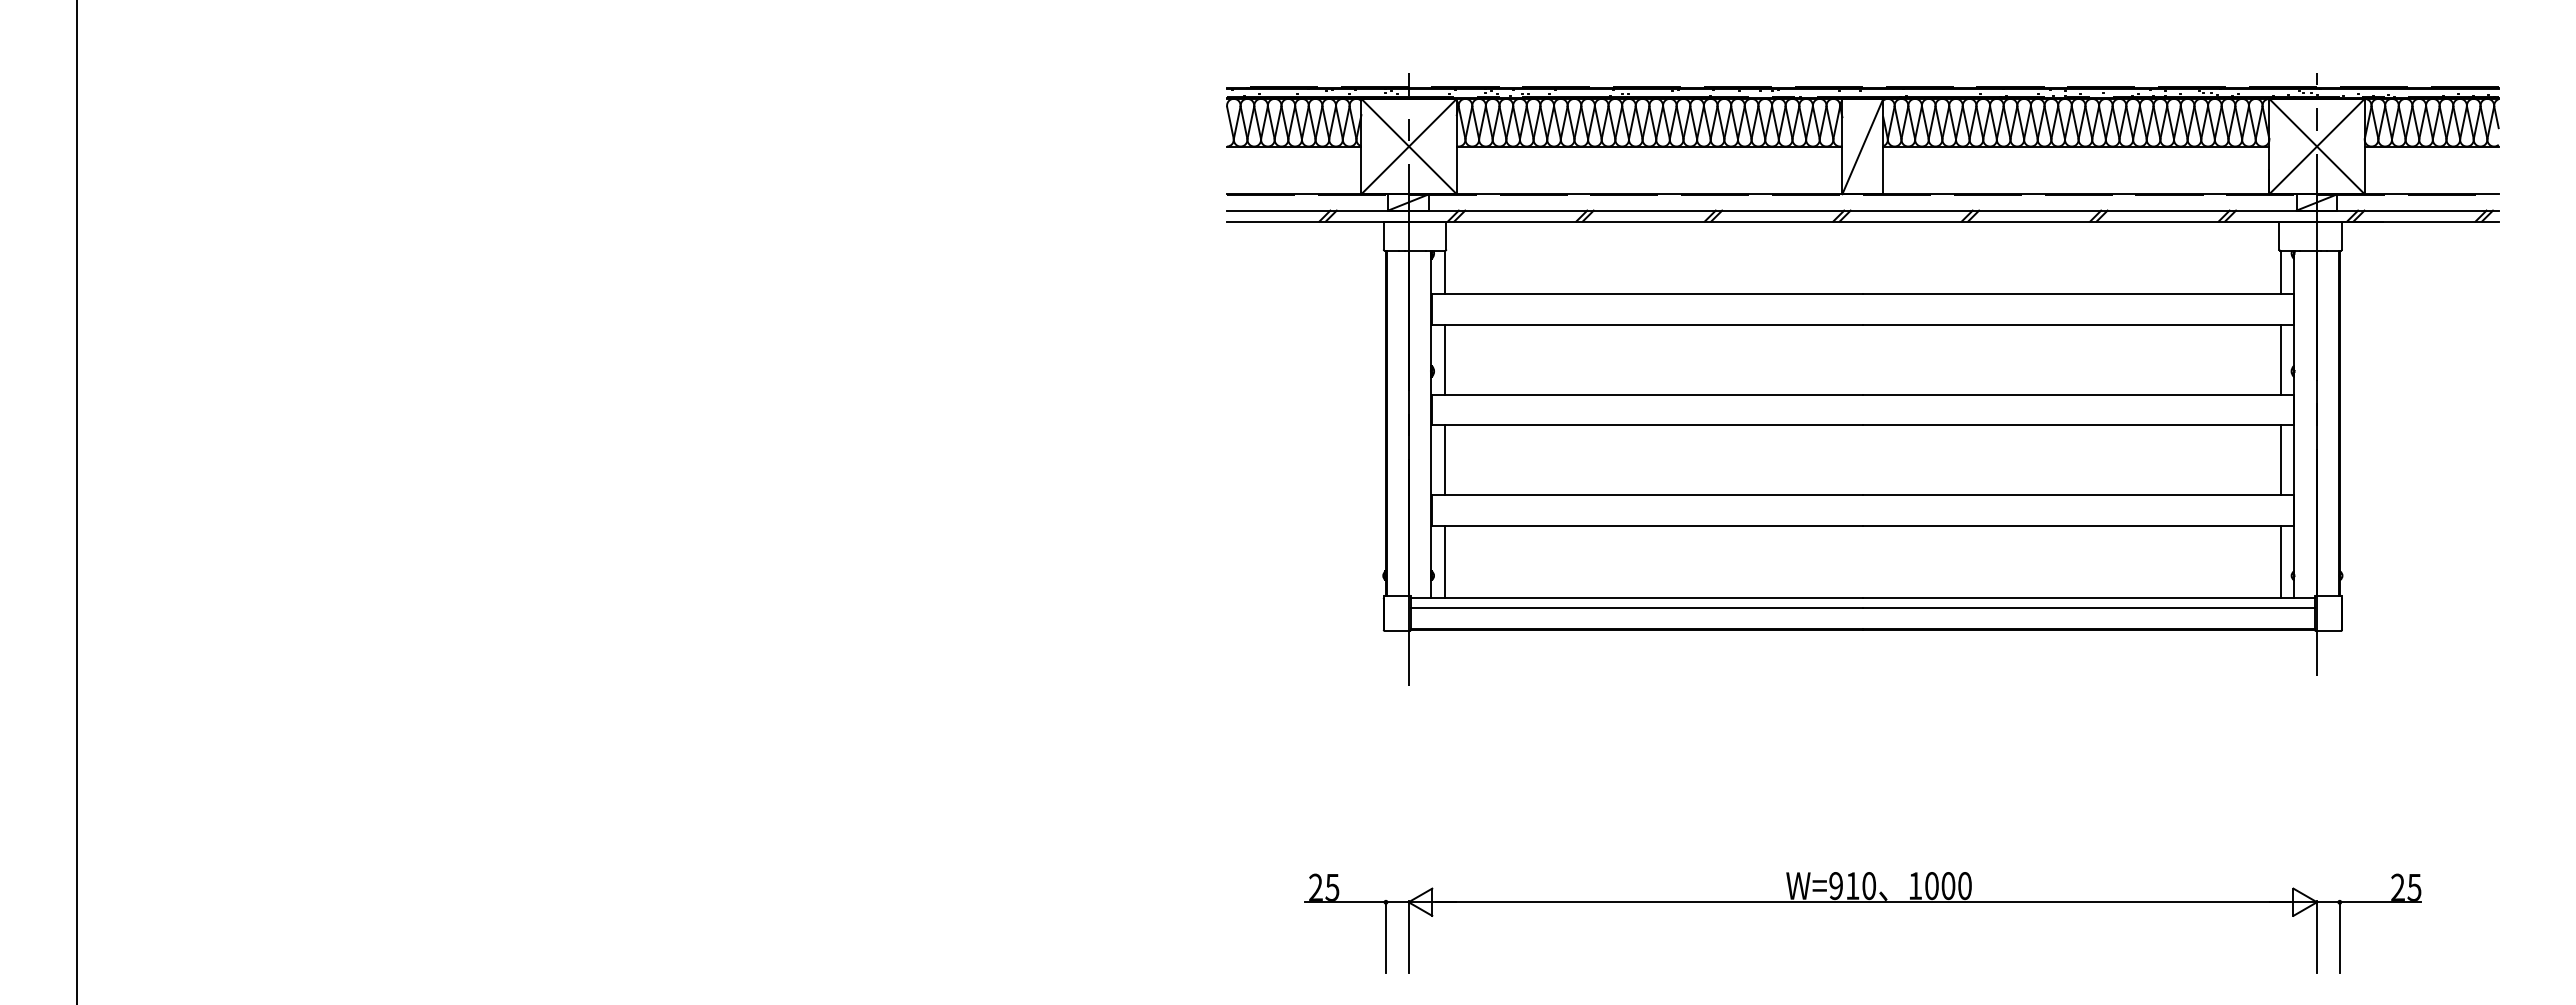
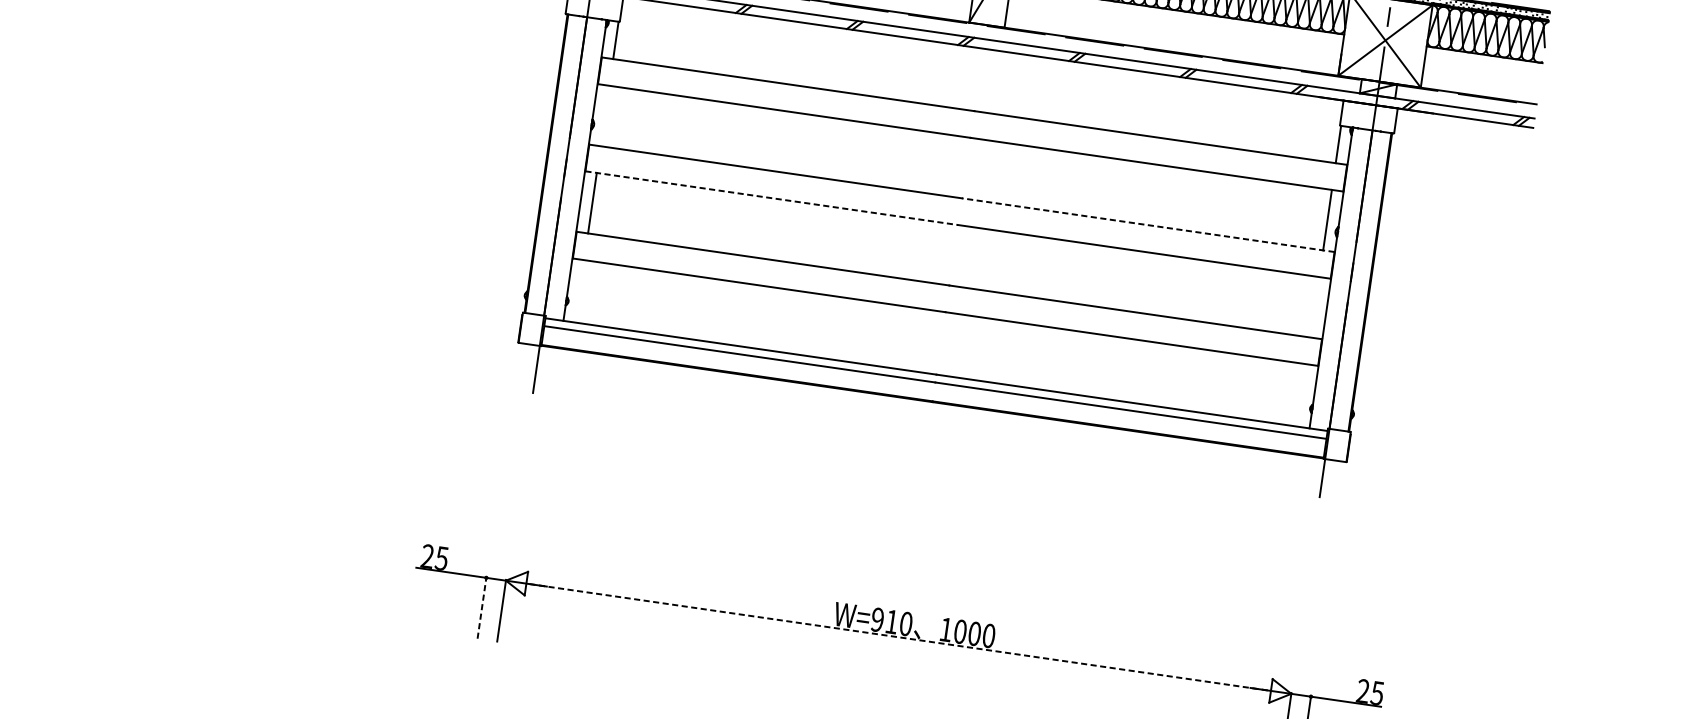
line: (1444, 359) -> (604, 115), removed
line: (2078, 394) -> (1148, 225), solid -> dashed
line: (1647, 425) -> (771, 198), solid -> dashed
line: (2280, 460) -> (1314, 307), removed
line: (1444, 562) -> (579, 291), removed
line: (2280, 562) -> (1302, 395), removed
line: (1862, 902) -> (898, 637), solid -> dashed
line: (1385, 937) -> (481, 608), solid -> dashed

